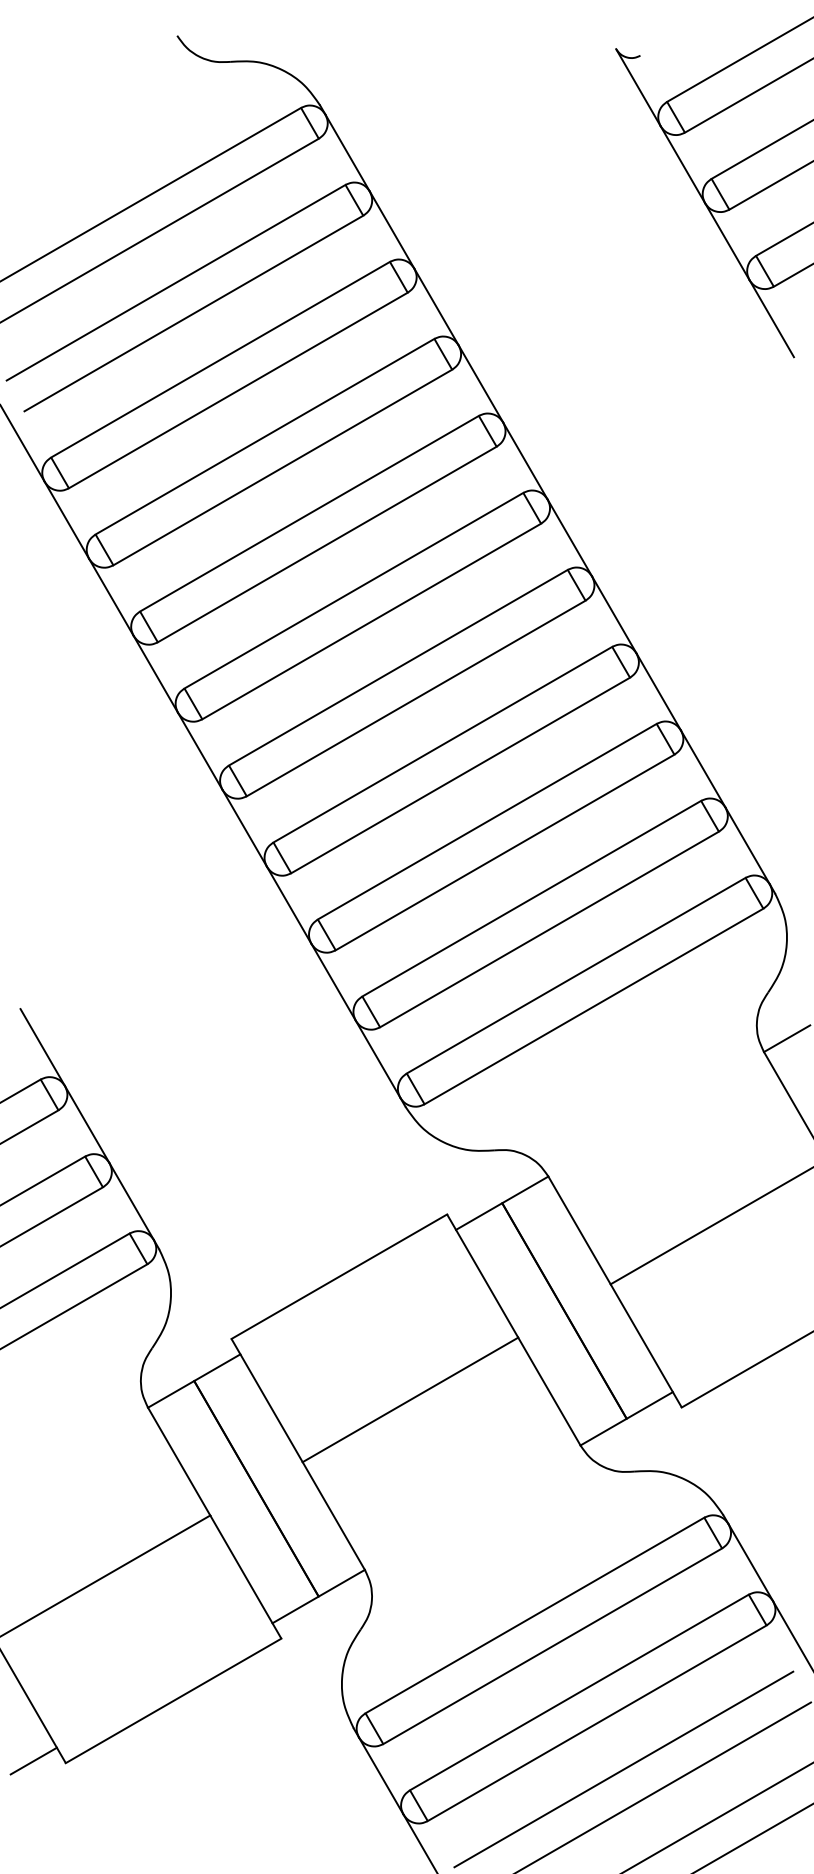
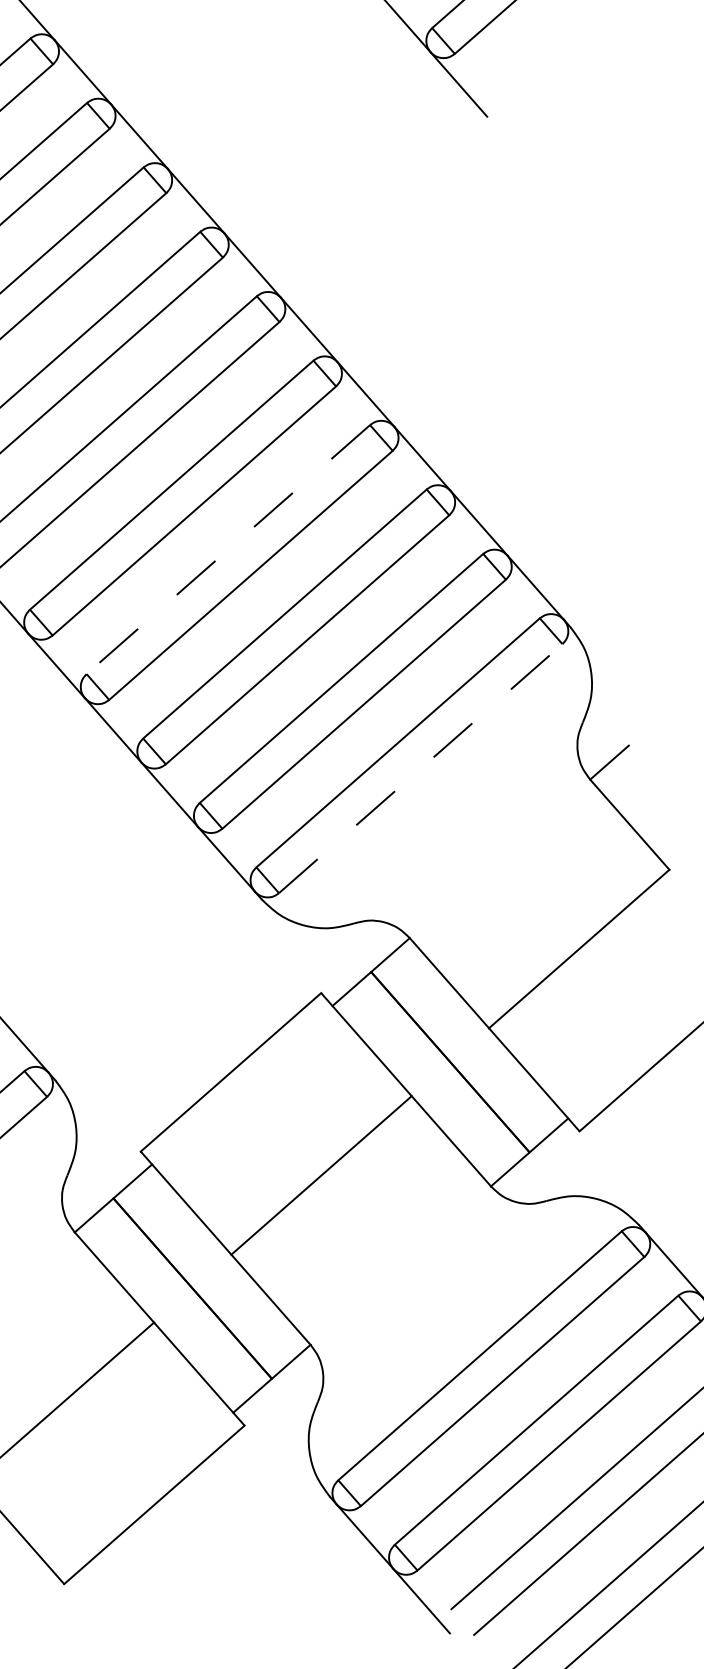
line: (442, 744) -> (227, 549), solid -> dashed
line: (593, 1006) -> (420, 768), solid -> dashed
line: (33, 1760) -> (33, 1587), removed

